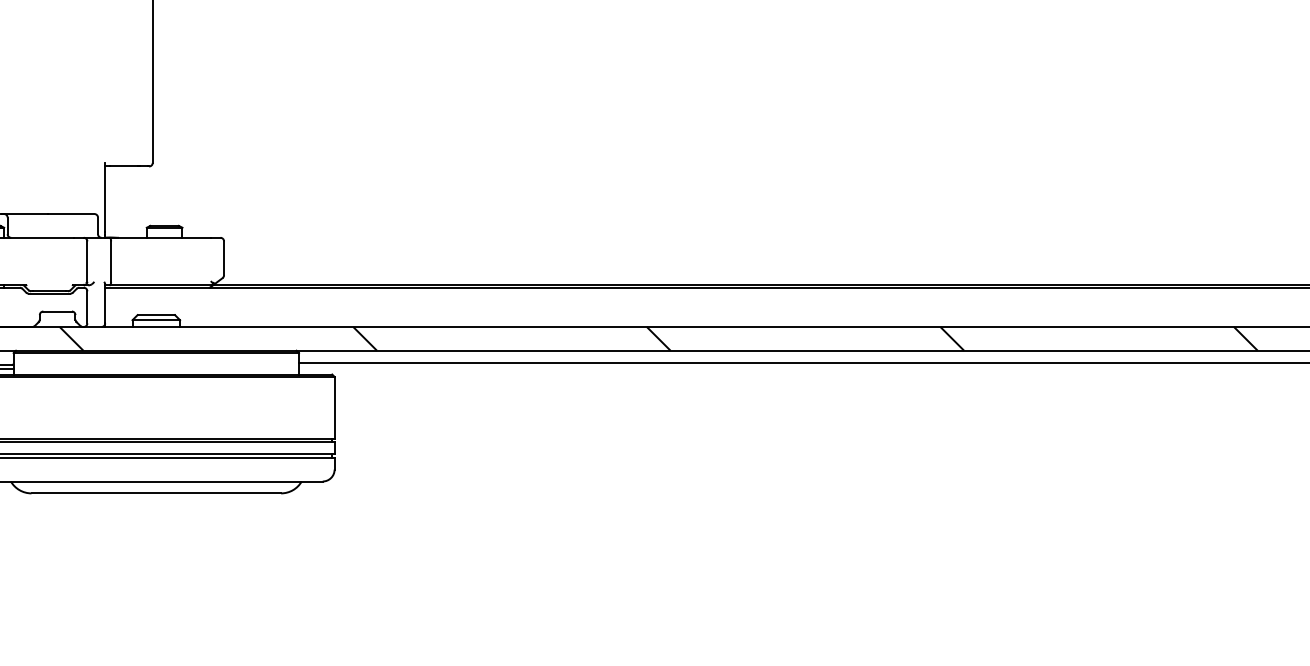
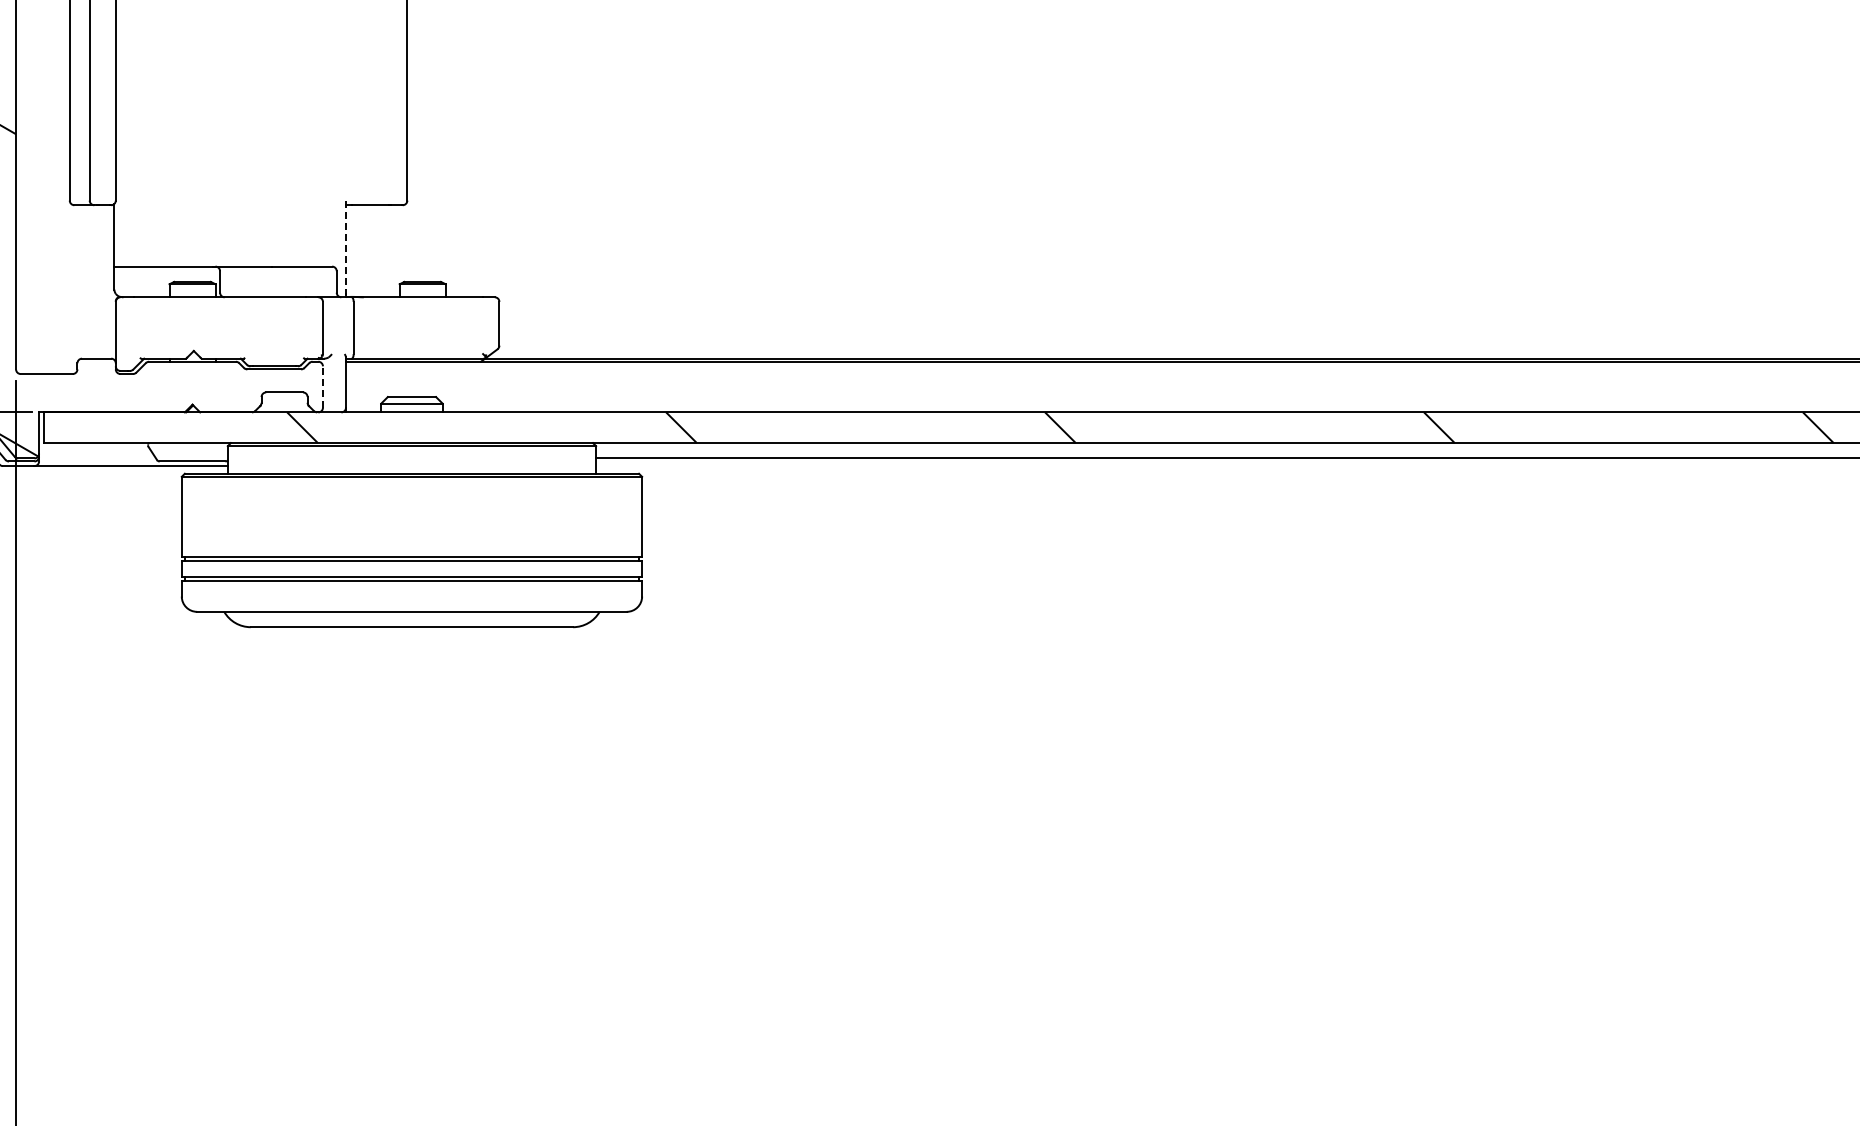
line: (104, 197) -> (345, 245), solid -> dashed
line: (87, 307) -> (322, 387), solid -> dashed

